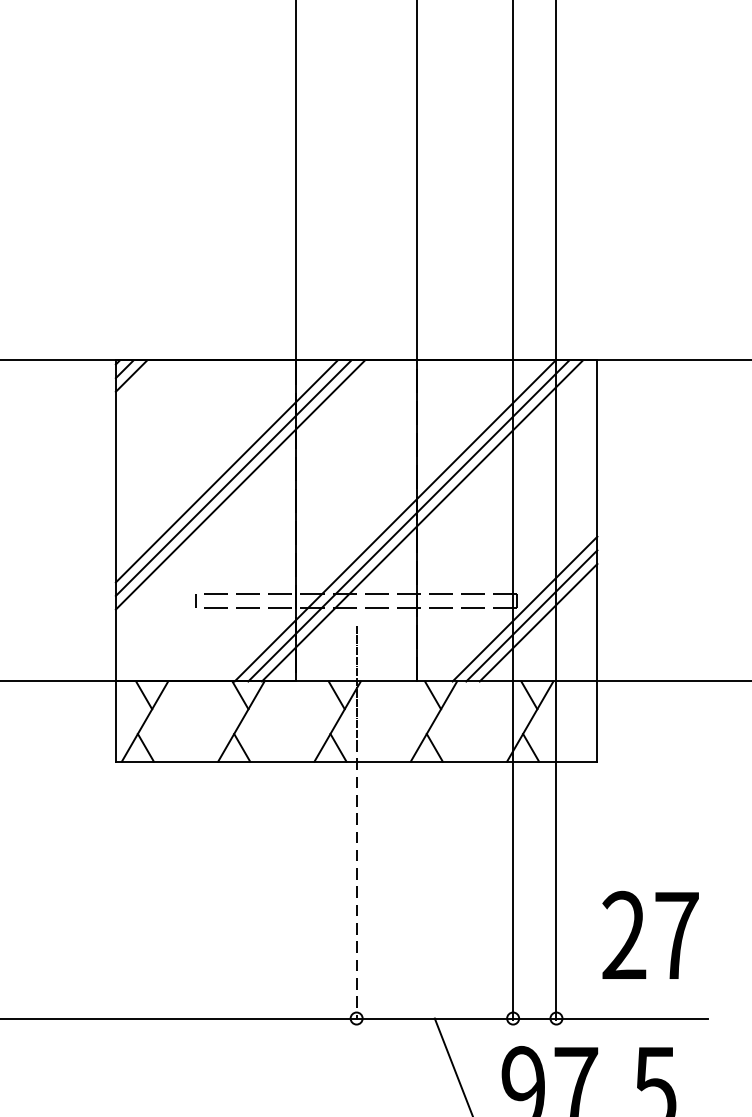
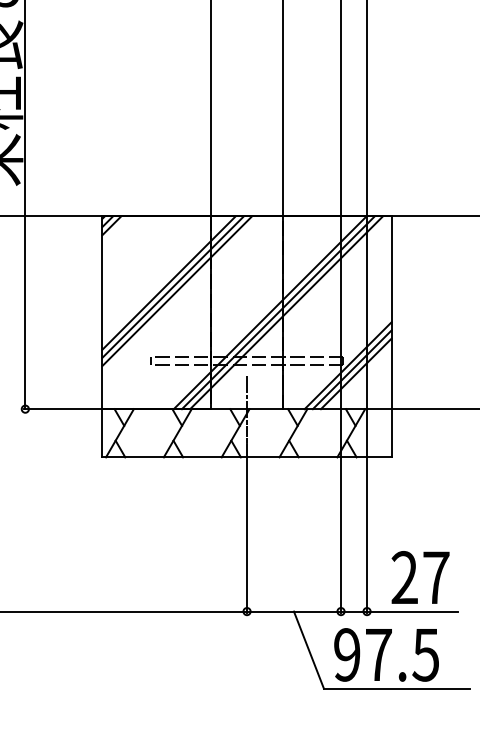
line: (357, 880) -> (247, 528), dashed -> solid
text: (650, 935) -> (420, 577), moved

